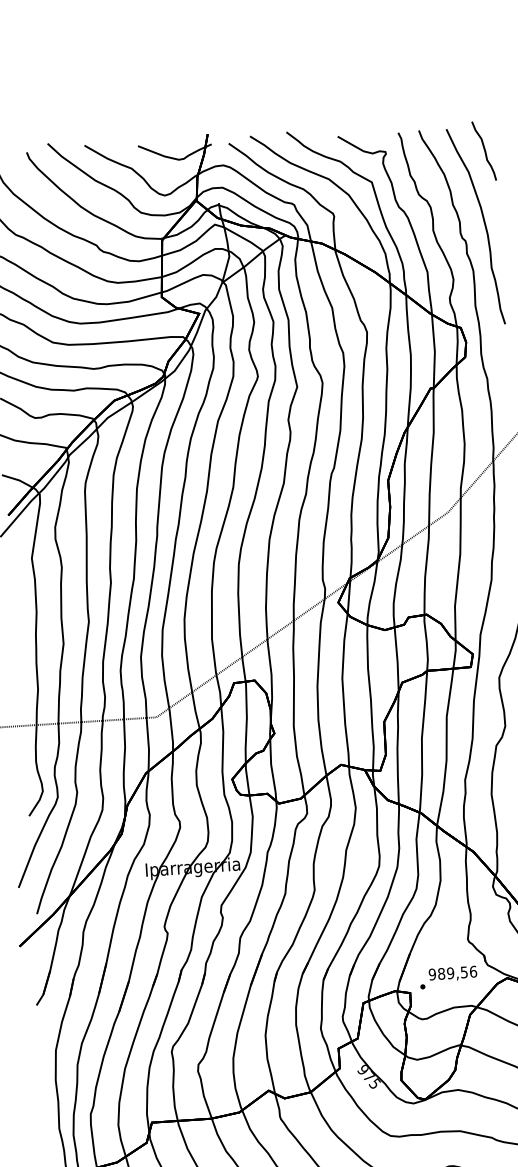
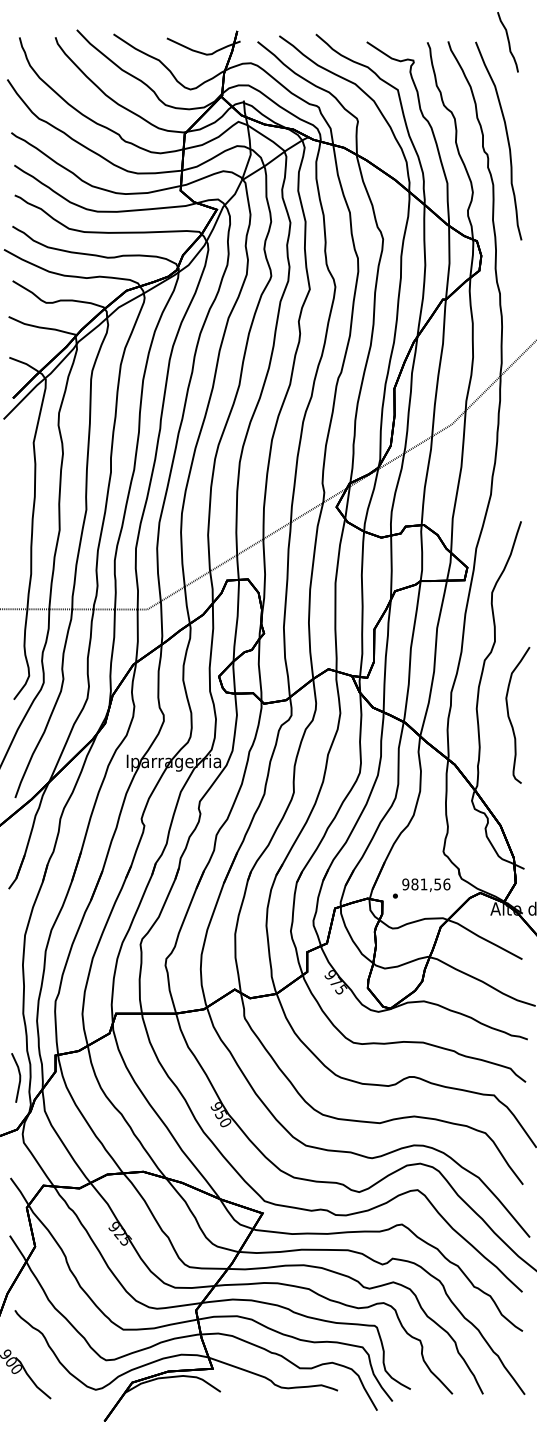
curve: (483, 150) -> (507, 41), moved
text: (450, 973) -> (423, 884), 989,56 -> 981,56

